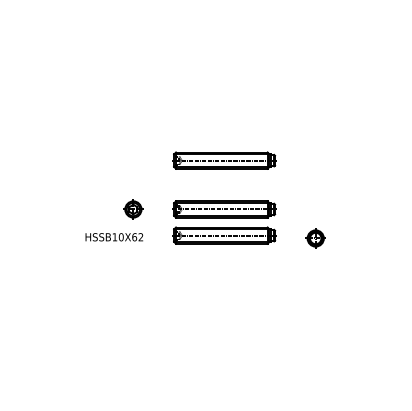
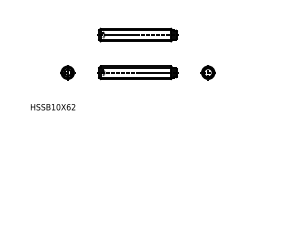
part: (224, 235) -> (137, 92), removed
text: (114, 237) -> (53, 107), moved
part: (315, 238) -> (208, 72), moved

